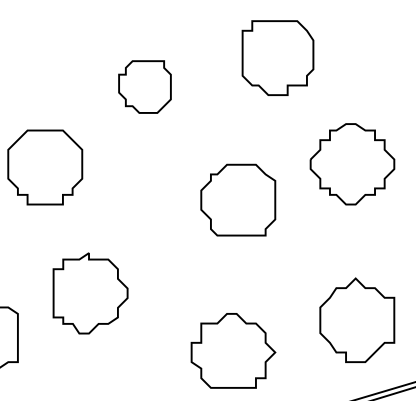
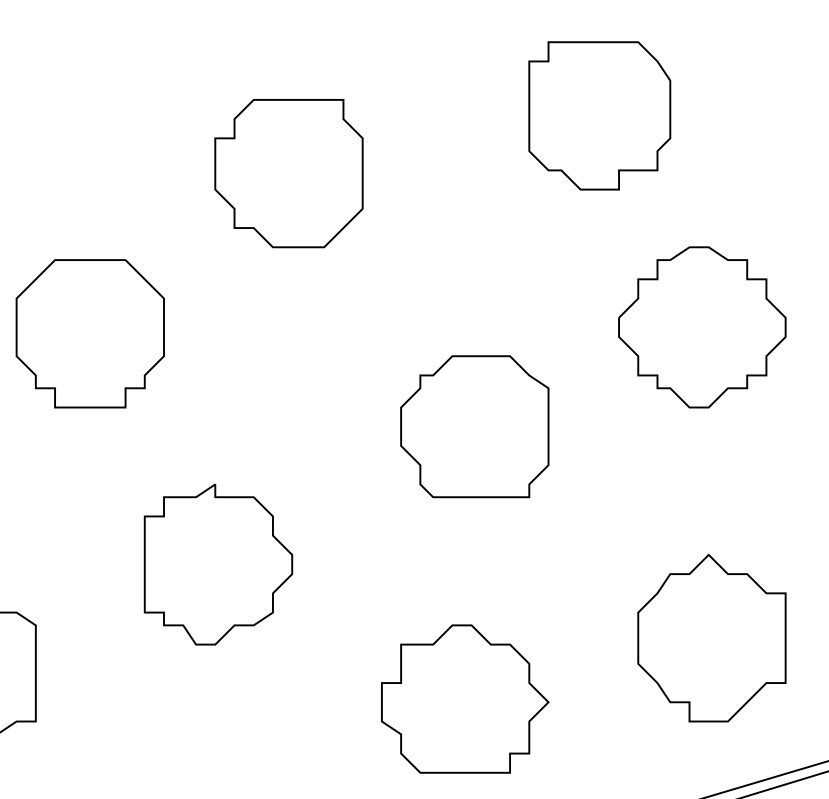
part: (277, 57) -> (598, 114), moved
part: (144, 86) -> (288, 172), size x1.43
part: (238, 199) -> (475, 425), moved
part: (90, 293) -> (218, 564), moved

